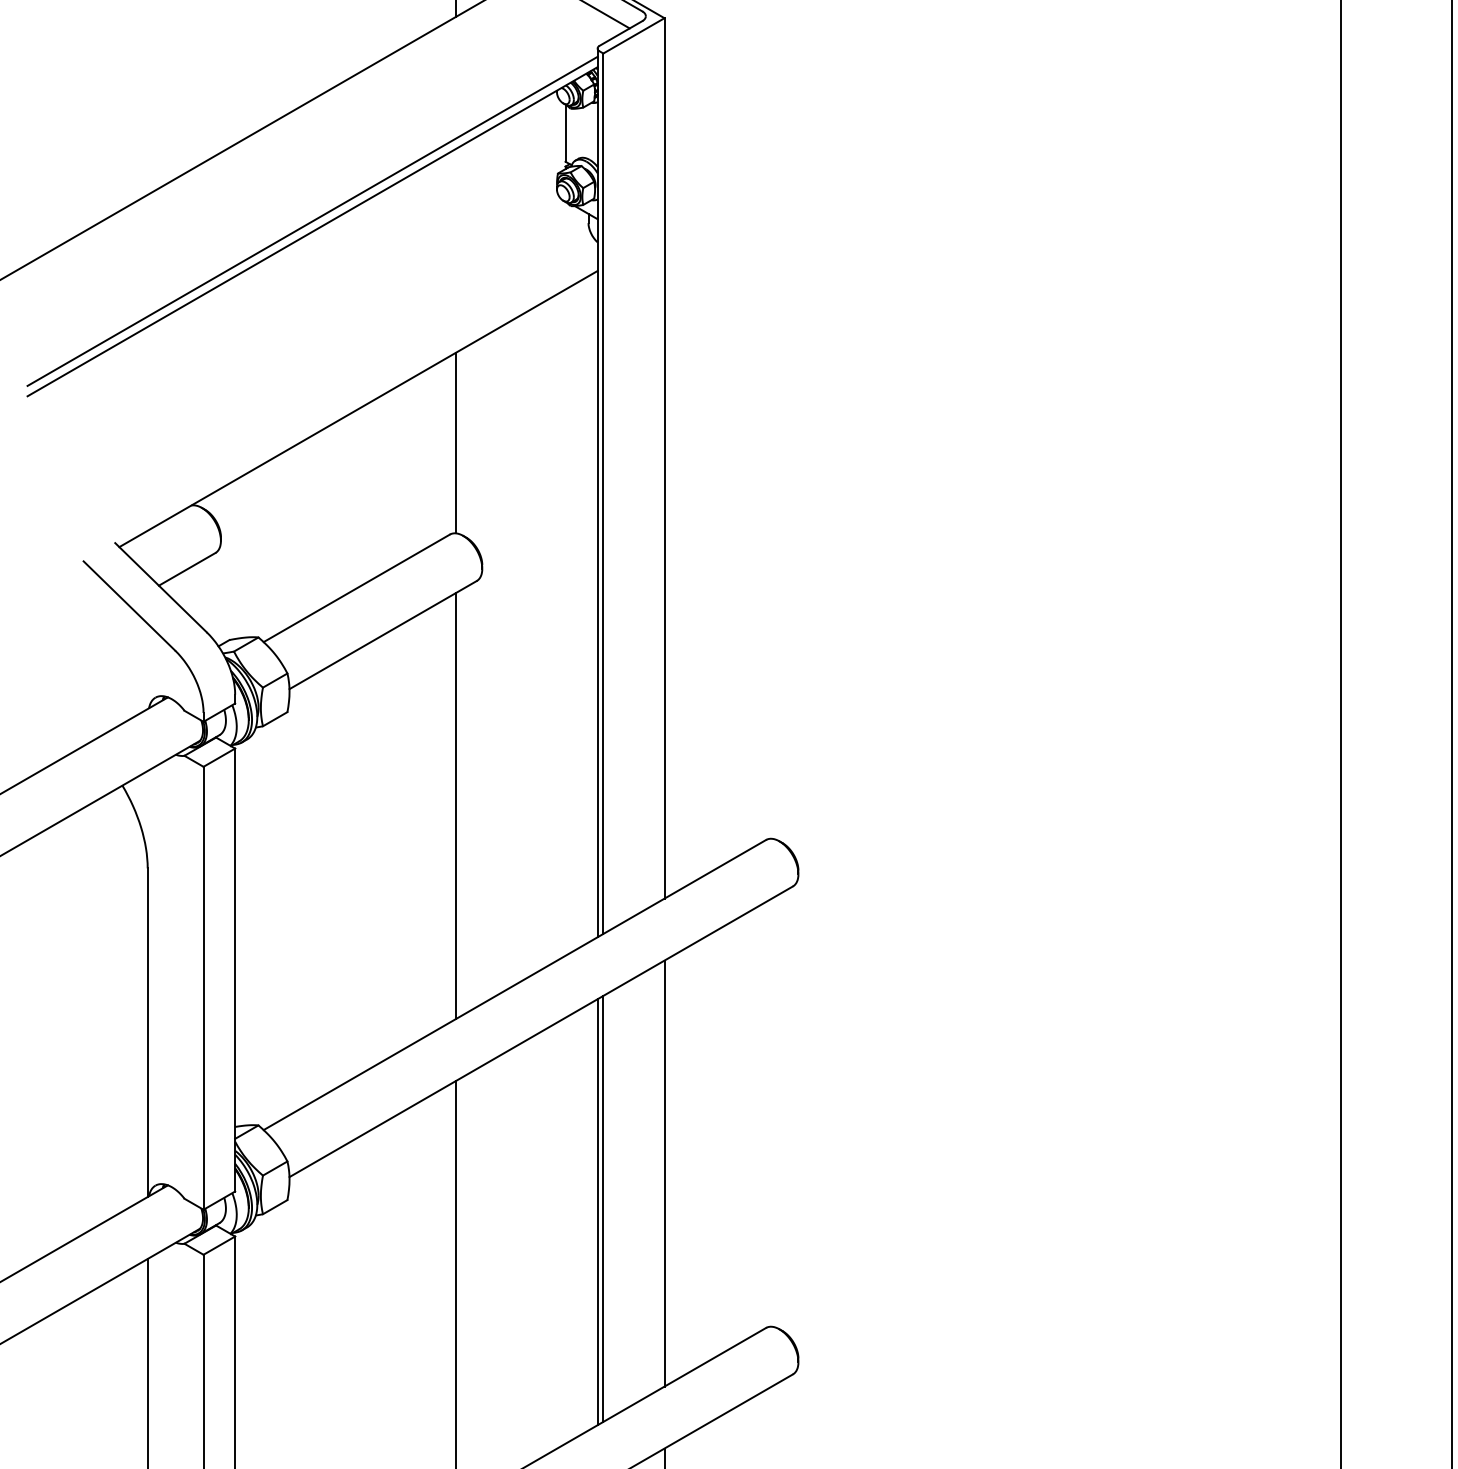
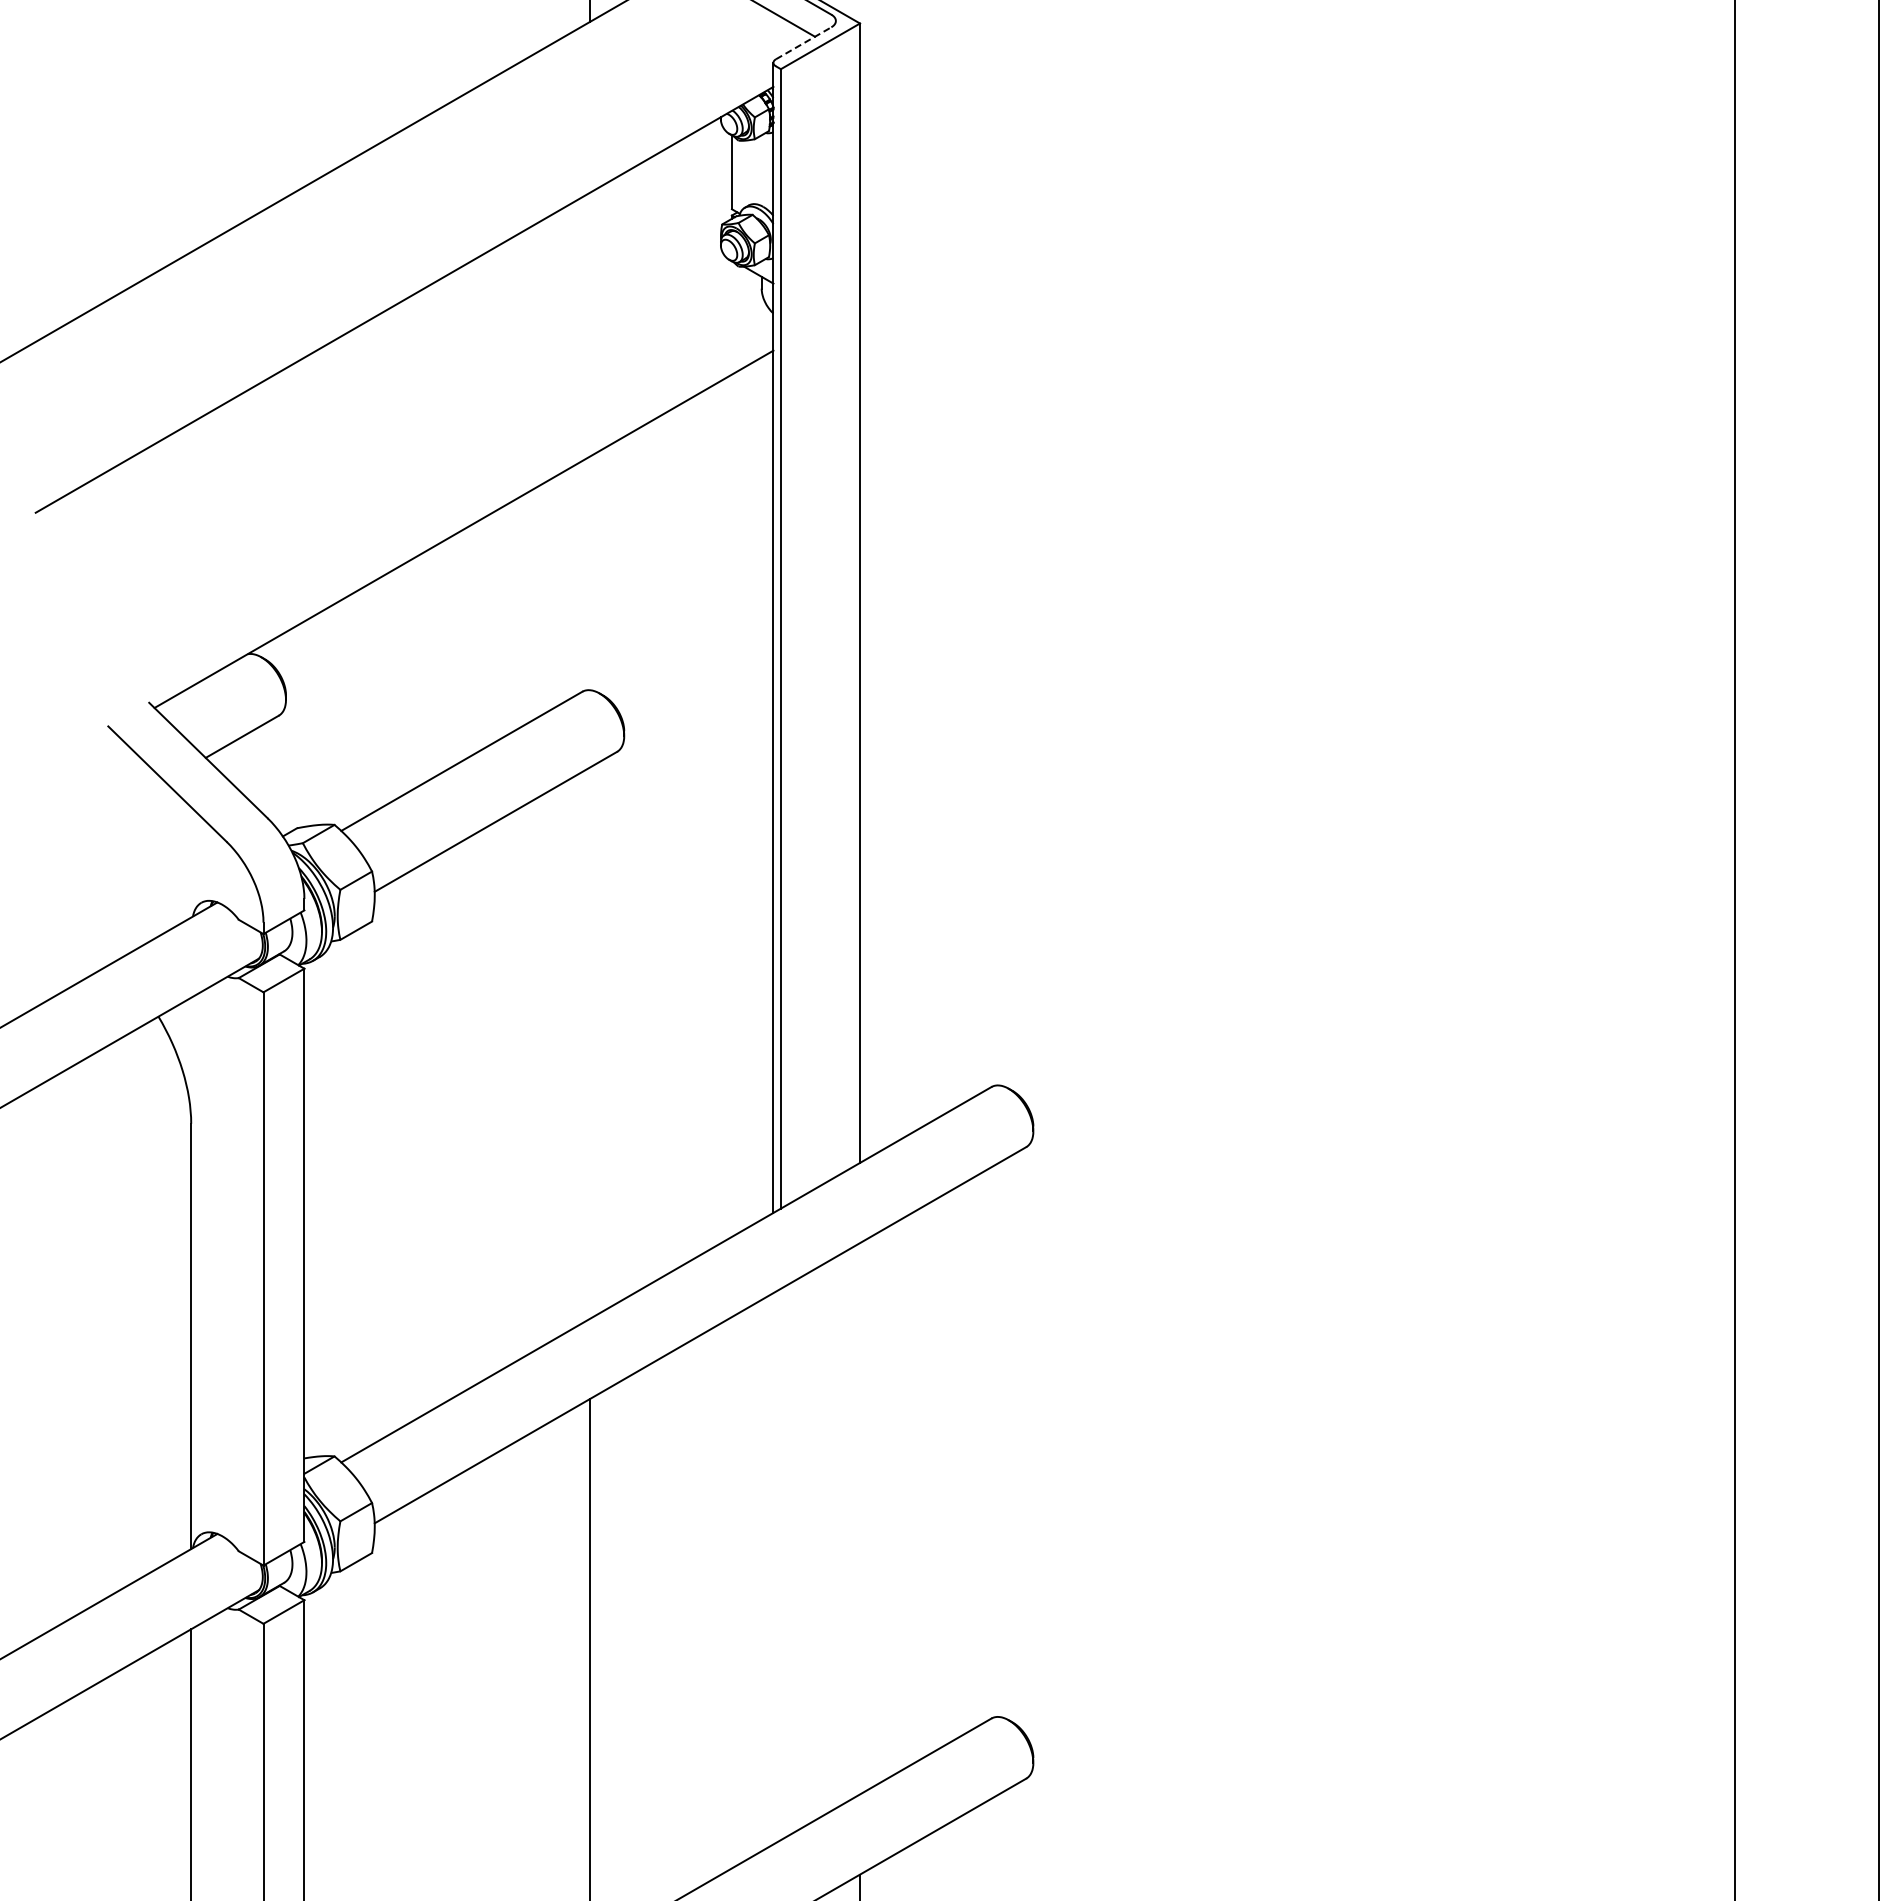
line: (620, 33) -> (803, 43), solid -> dashed
line: (312, 221) -> (404, 286), removed
line: (455, 443) -> (589, 573), removed
line: (455, 805) -> (589, 1042), removed
line: (664, 1173) -> (860, 1518), removed
line: (603, 1208) -> (780, 1564), removed
line: (597, 1212) -> (773, 1568), removed

